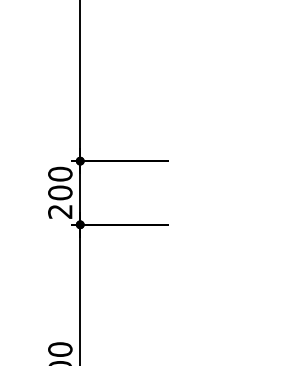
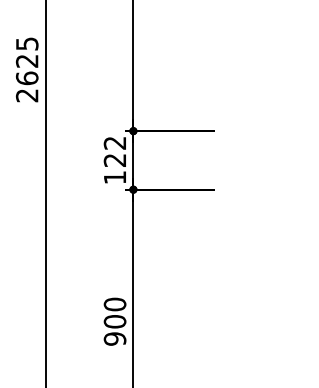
text: (59, 193) -> (114, 160), 200 -> 122

